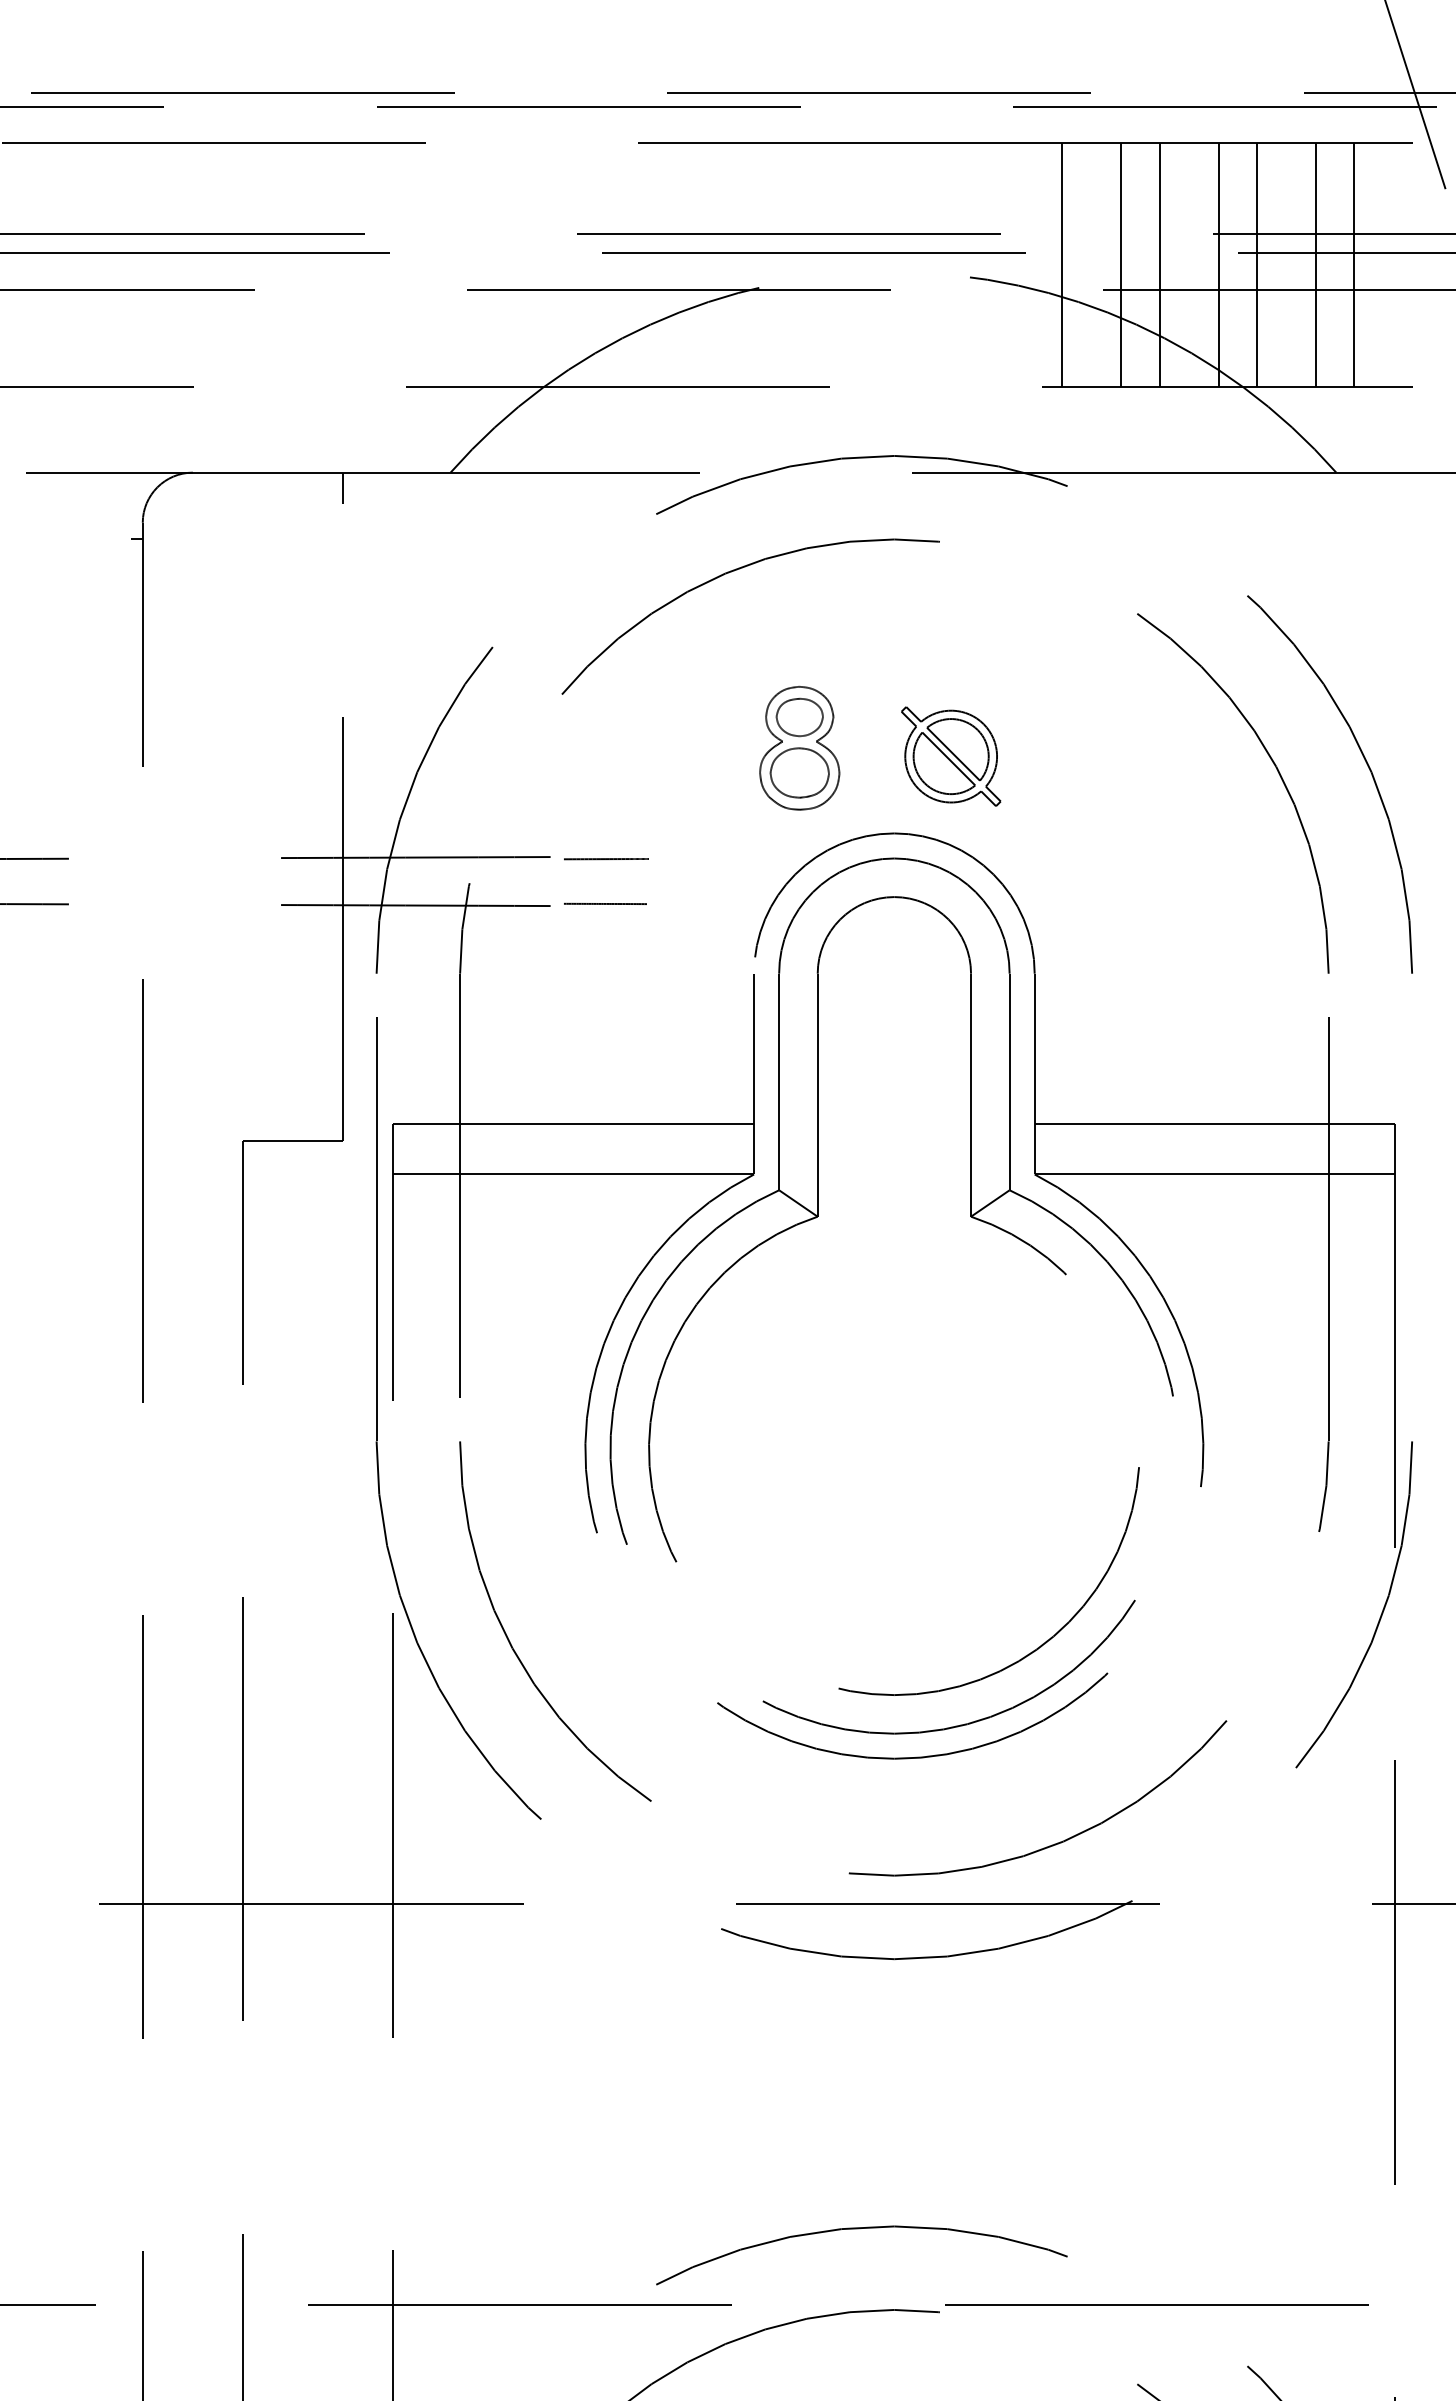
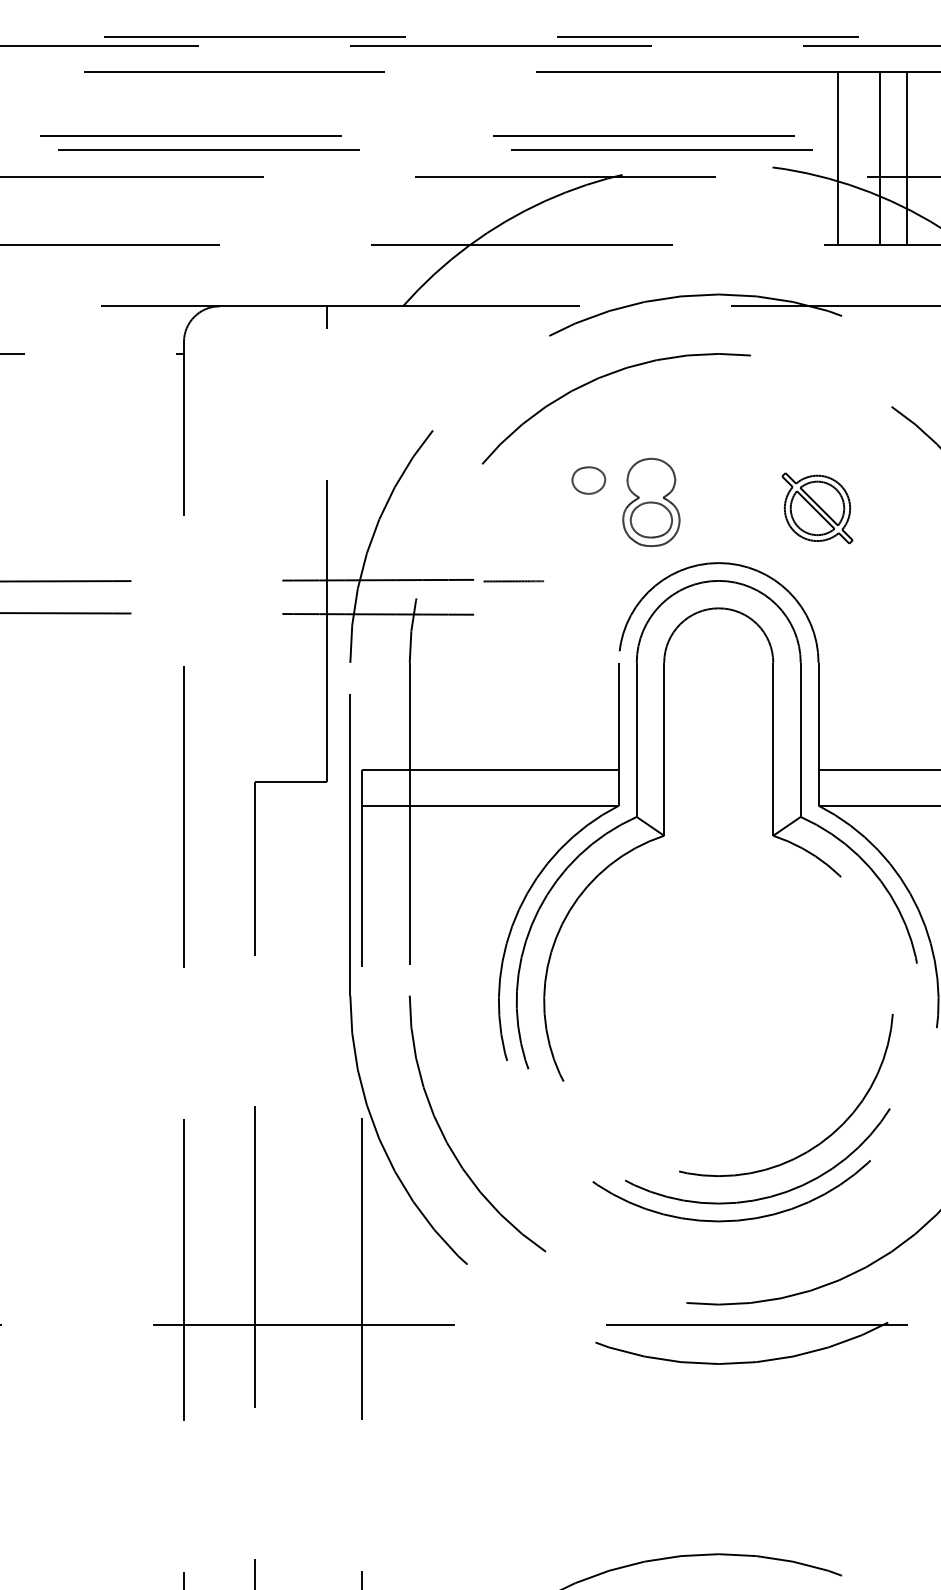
part: (799, 717) -> (588, 480), moved
part: (951, 756) -> (817, 508), moved
line: (605, 903) -> (513, 612), removed

